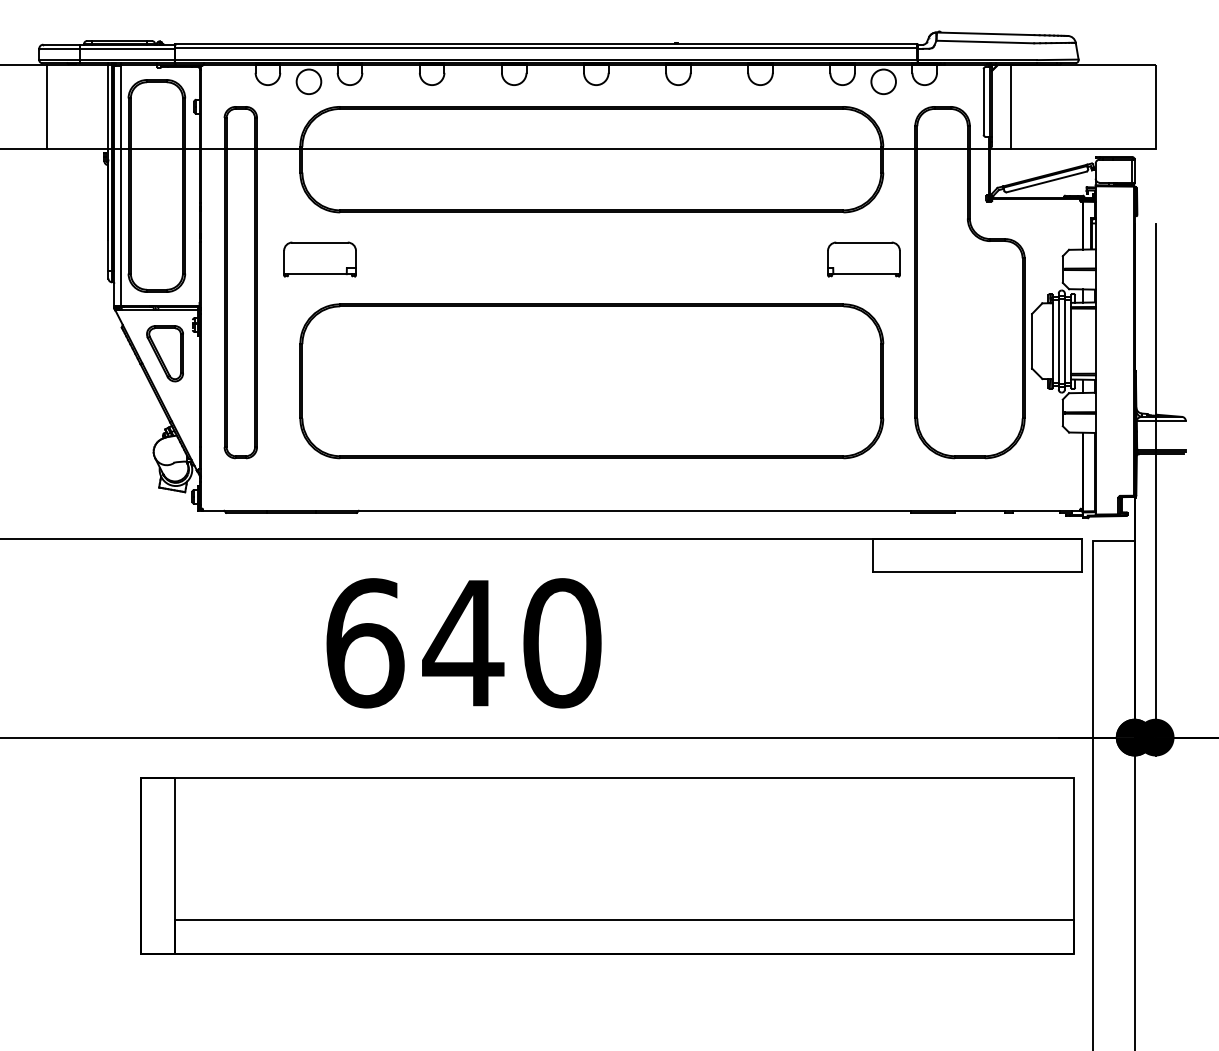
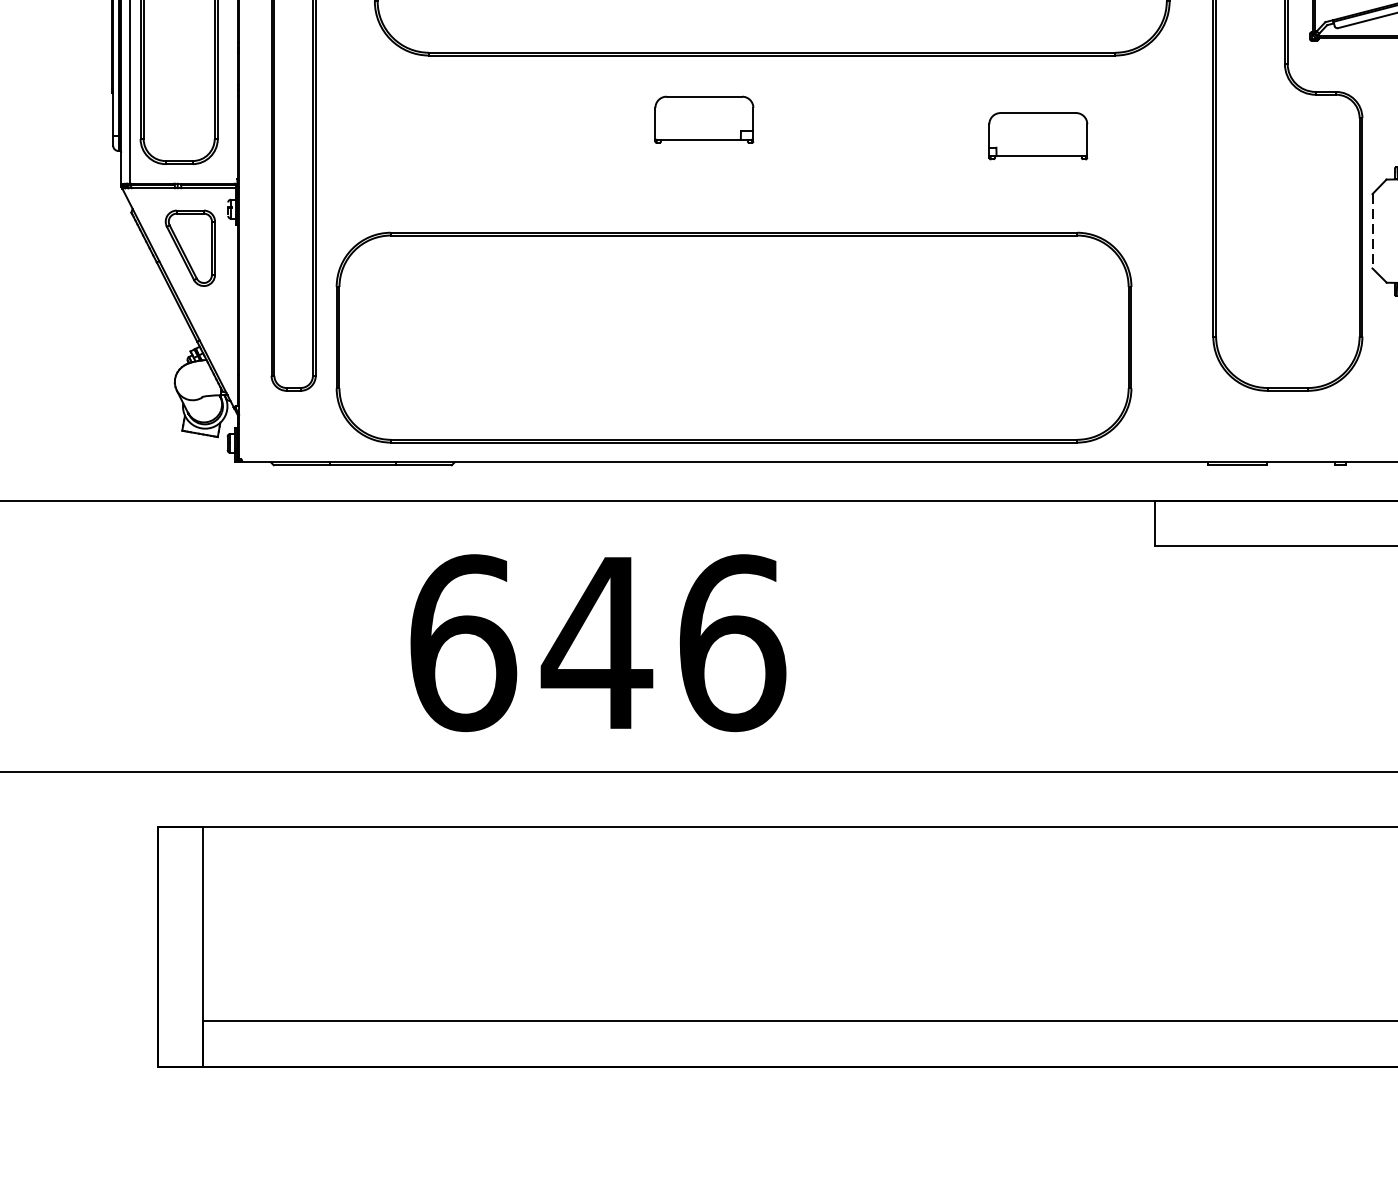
part: (319, 259) -> (703, 119), moved
part: (863, 259) -> (1037, 136), moved
line: (1032, 341) -> (1373, 231), solid -> dashed
part: (591, 381) -> (733, 337), moved
text: (562, 643) -> (732, 643), 640 -> 646

